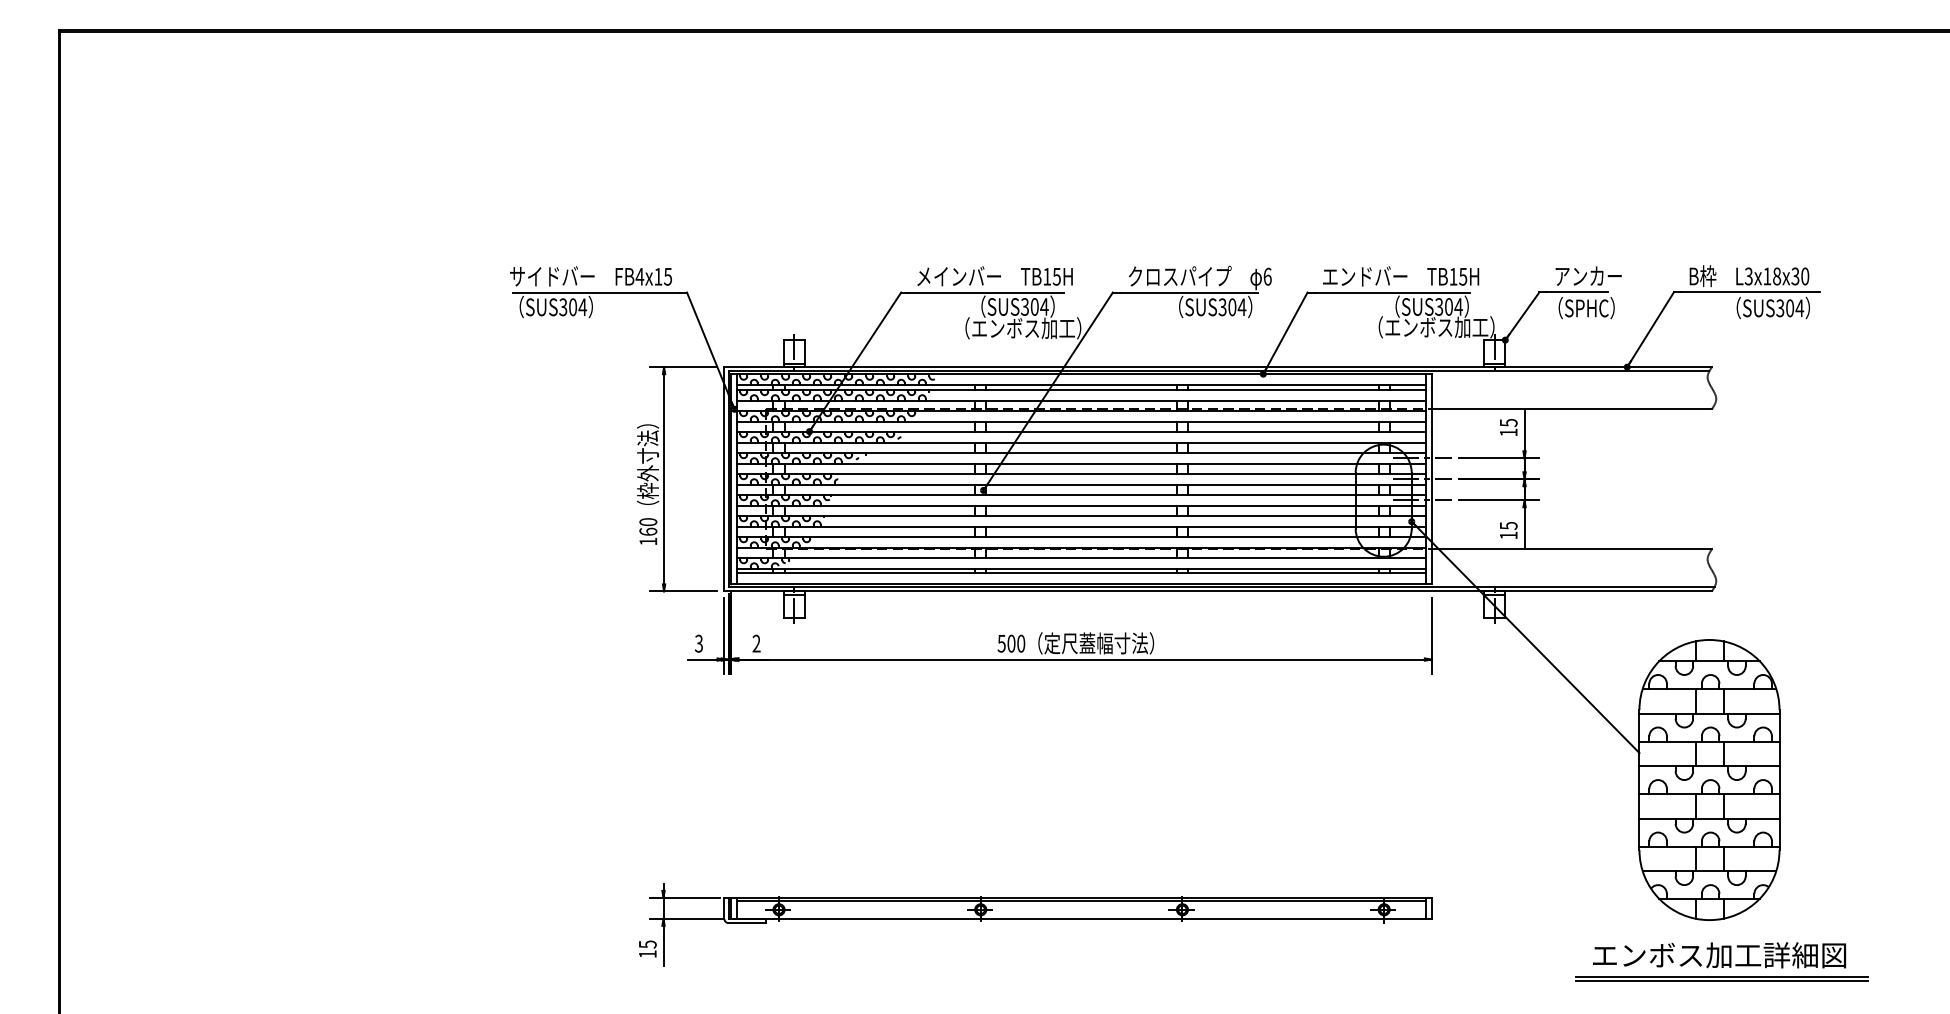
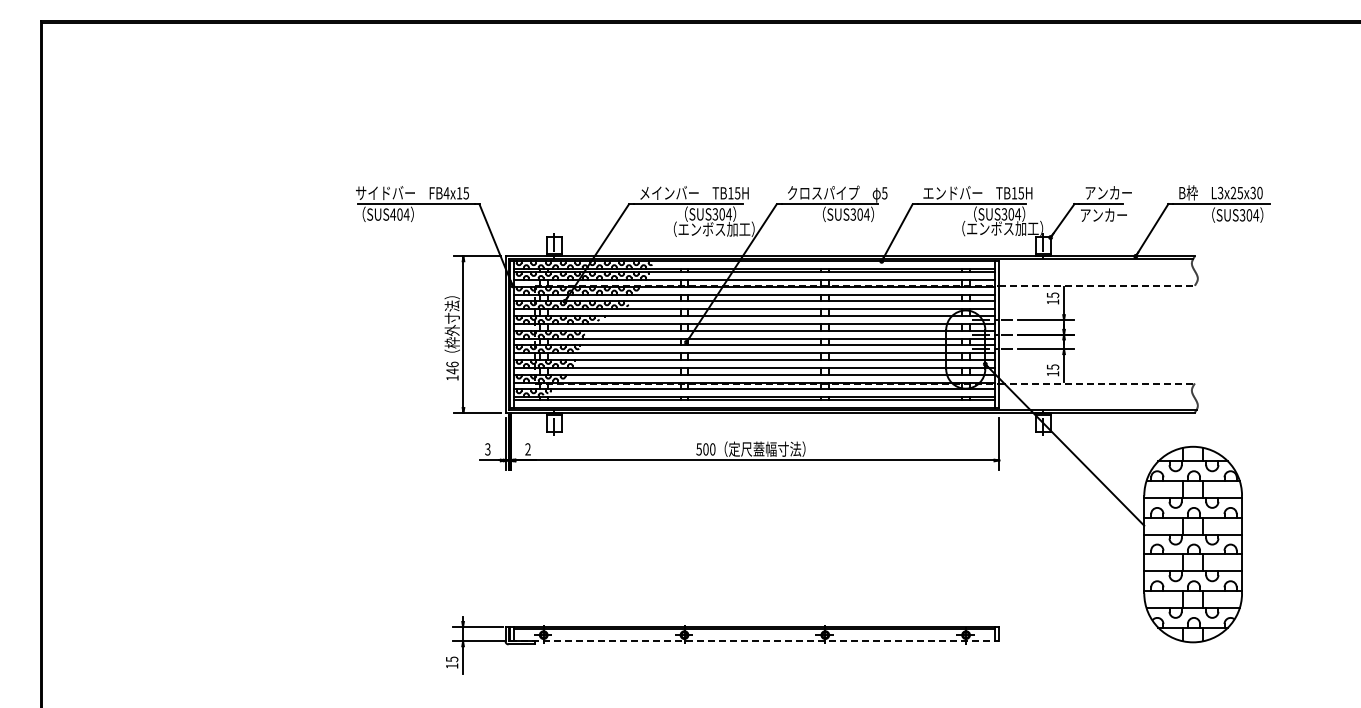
text: (1771, 275) -> (1236, 192), L3x18x30 -> L3x25x30
text: (1267, 277) -> (884, 193), 6 -> 5
text: (563, 307) -> (393, 214), SUS304 -> SUS404
text: (1581, 307) -> (1103, 214), （SPHC） -> アンカー
line: (1572, 408) -> (1097, 285), solid -> dashed
text: (648, 526) -> (452, 367), 160 -> 146
line: (1572, 549) -> (1097, 383), solid -> dashed
line: (1082, 918) -> (755, 641), solid -> dashed
part: (1721, 961) -> (1201, 671), removed

